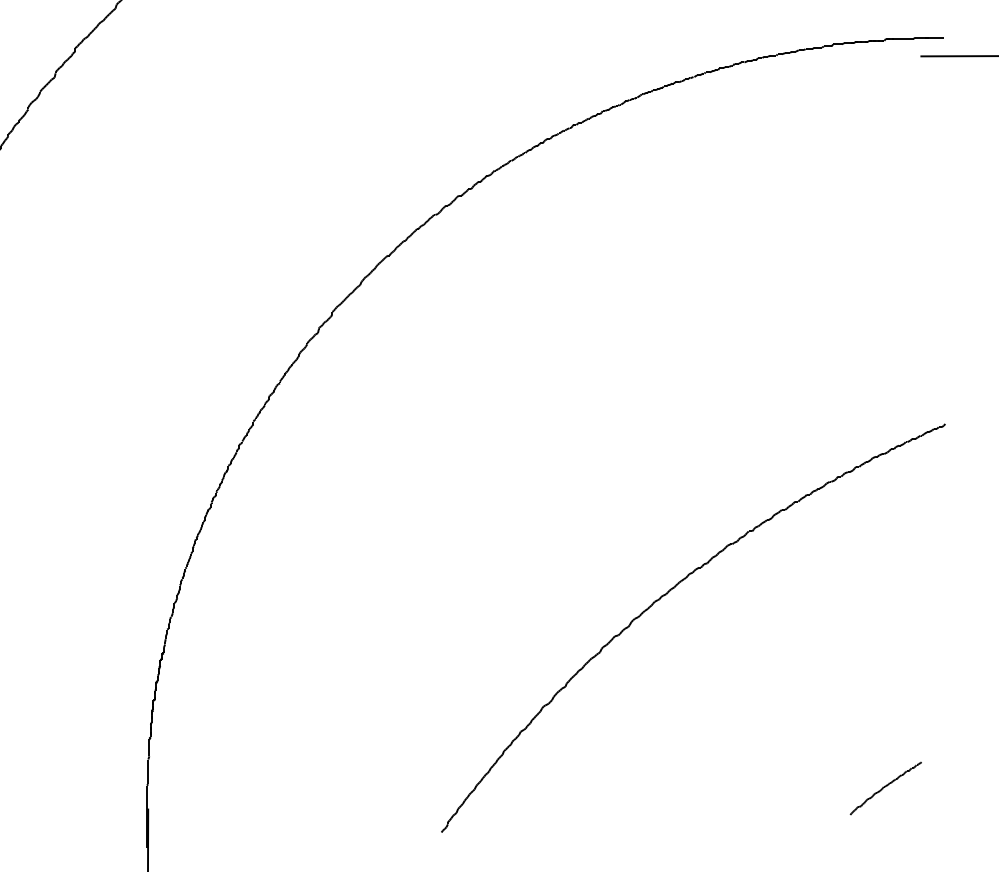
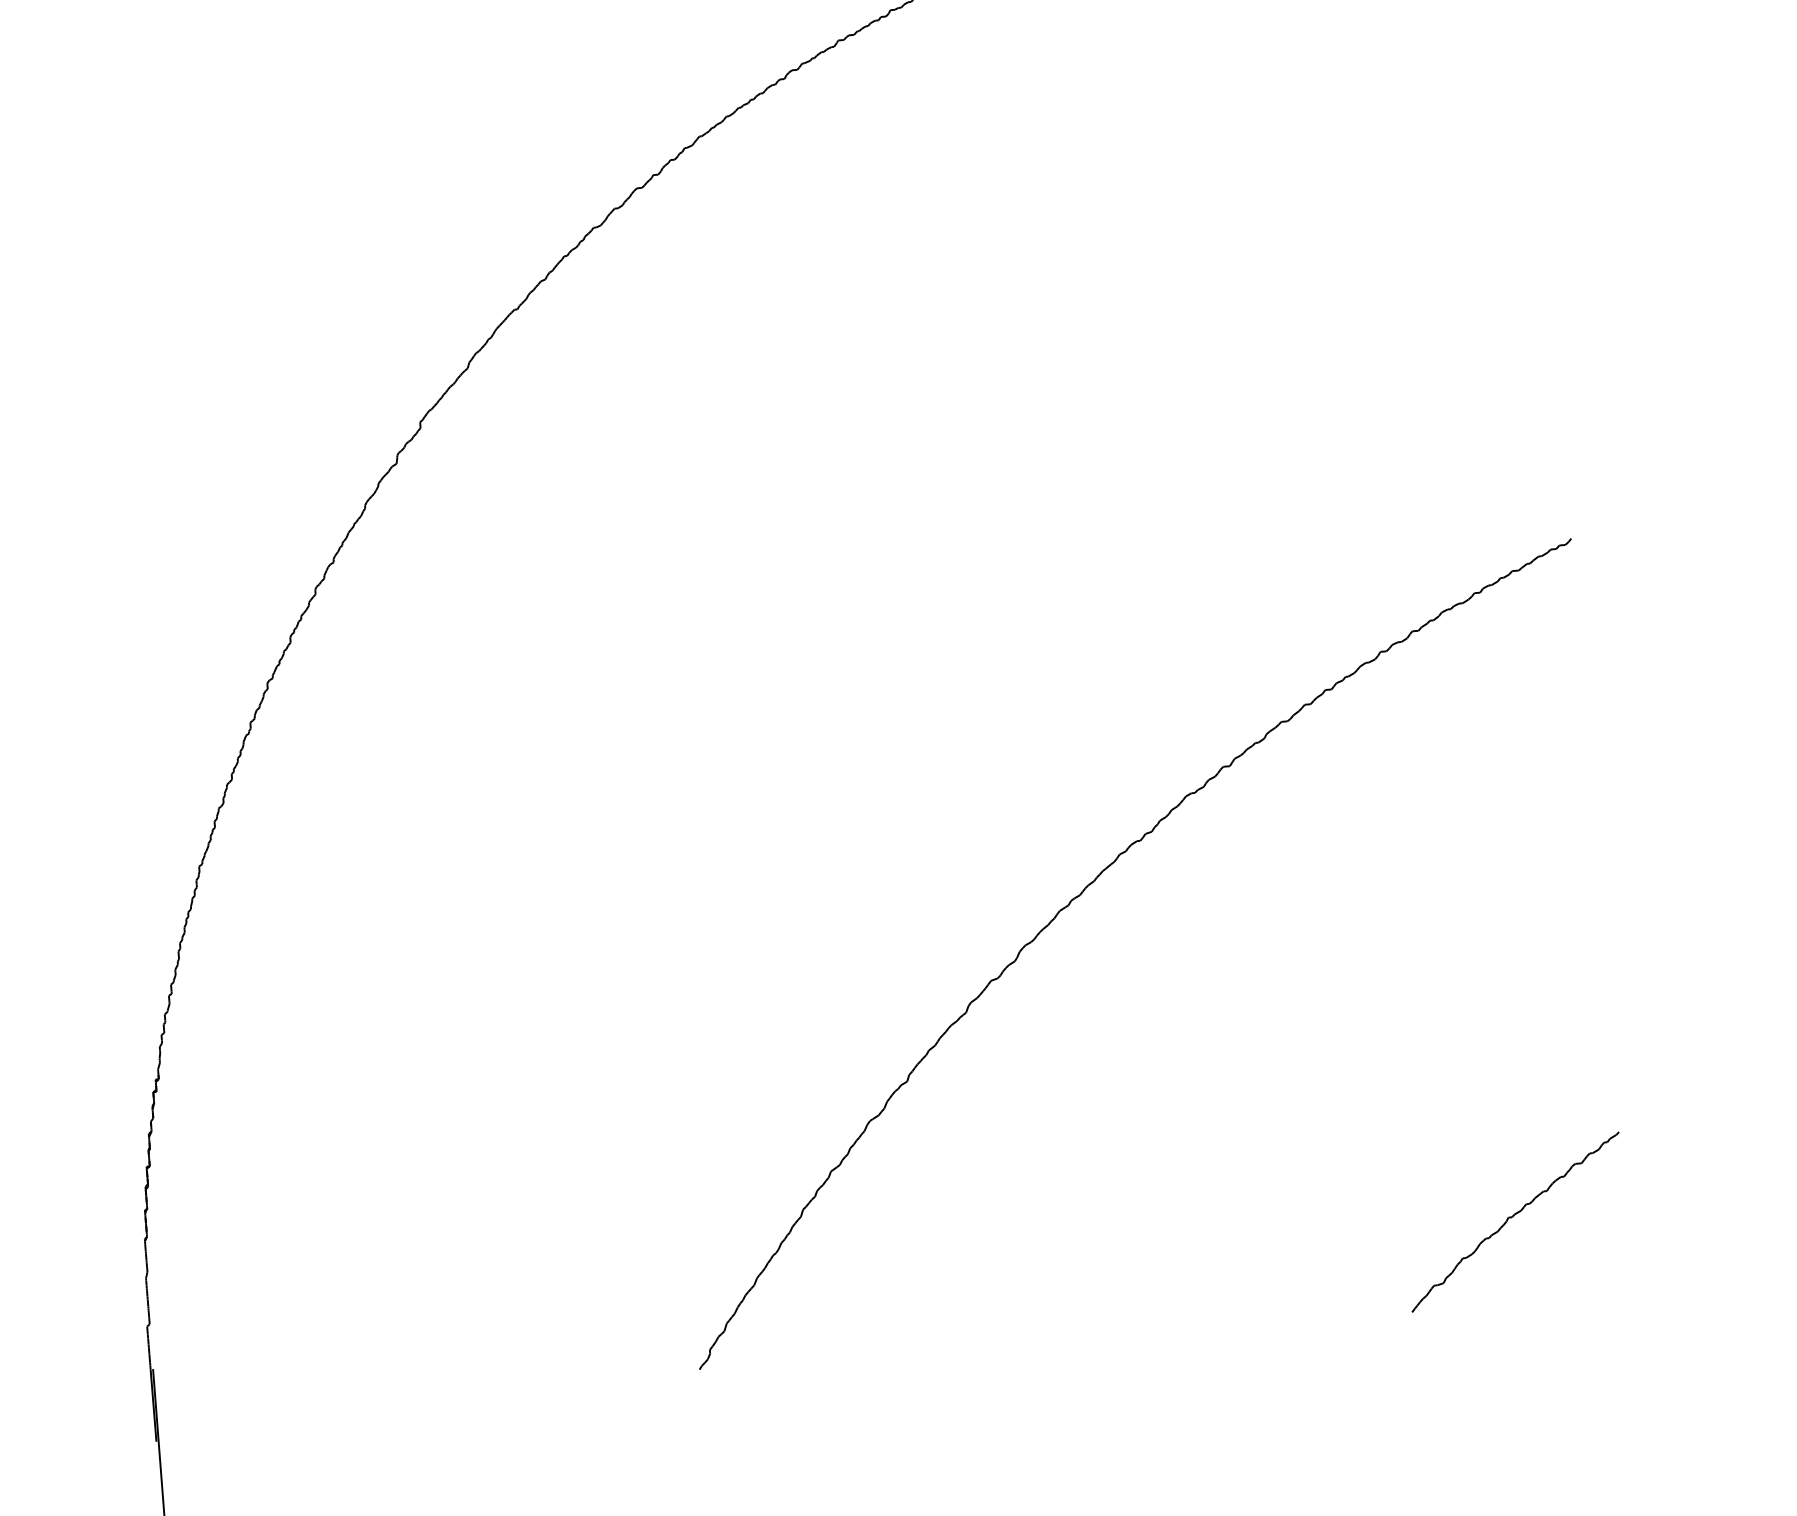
part: (885, 788) -> (1514, 1222), size x1.67

